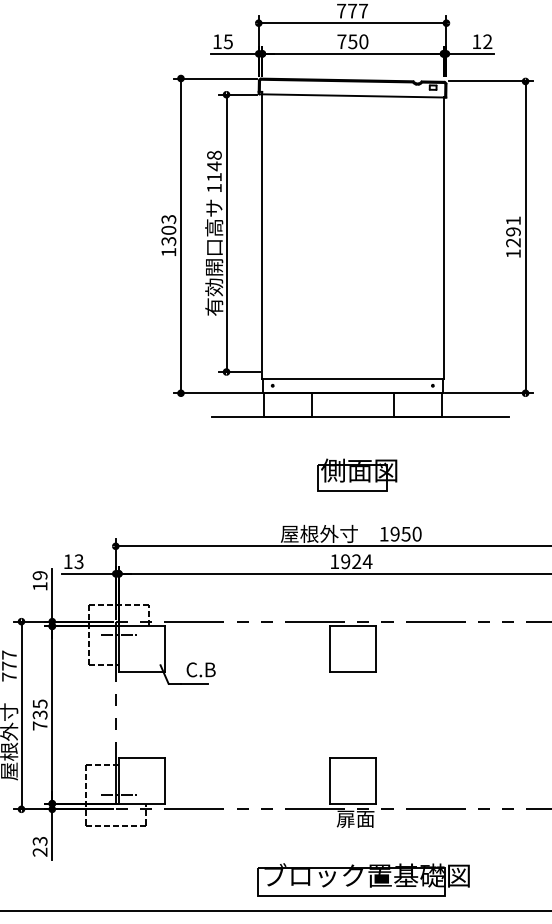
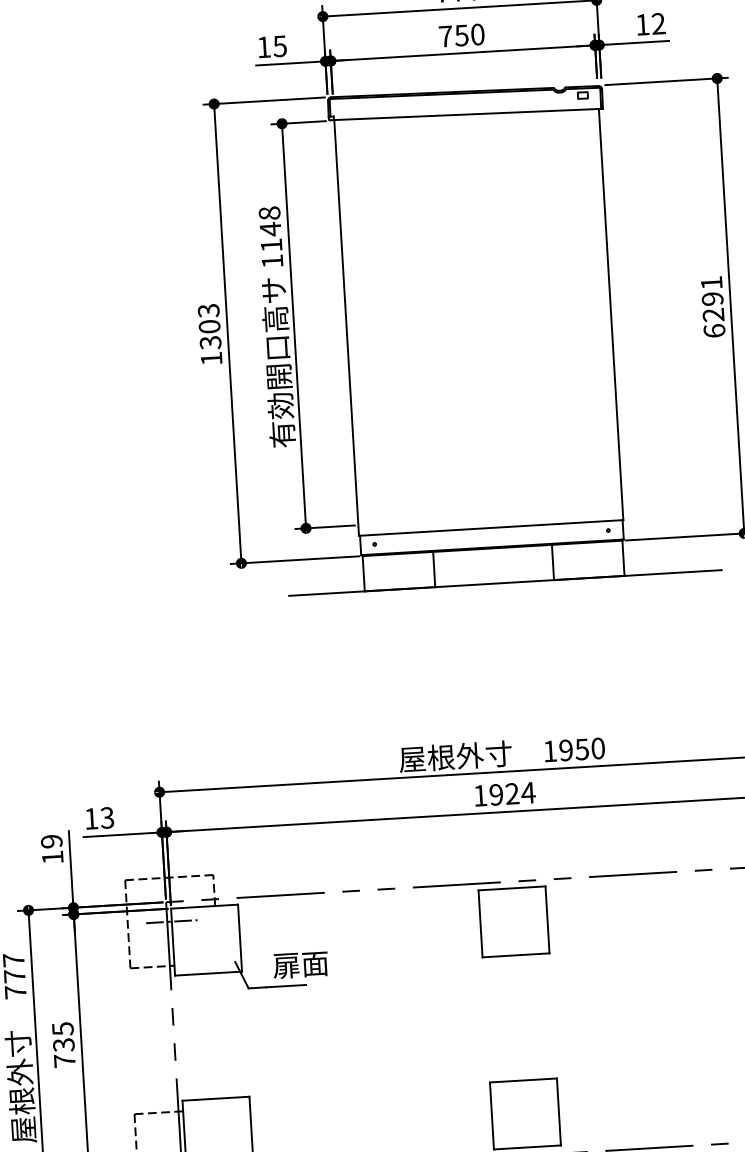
text: (513, 253) -> (714, 330), 1291 -> 6291
part: (357, 474) -> (506, 666), removed
text: (204, 669) -> (299, 964), C.B -> 扉面

